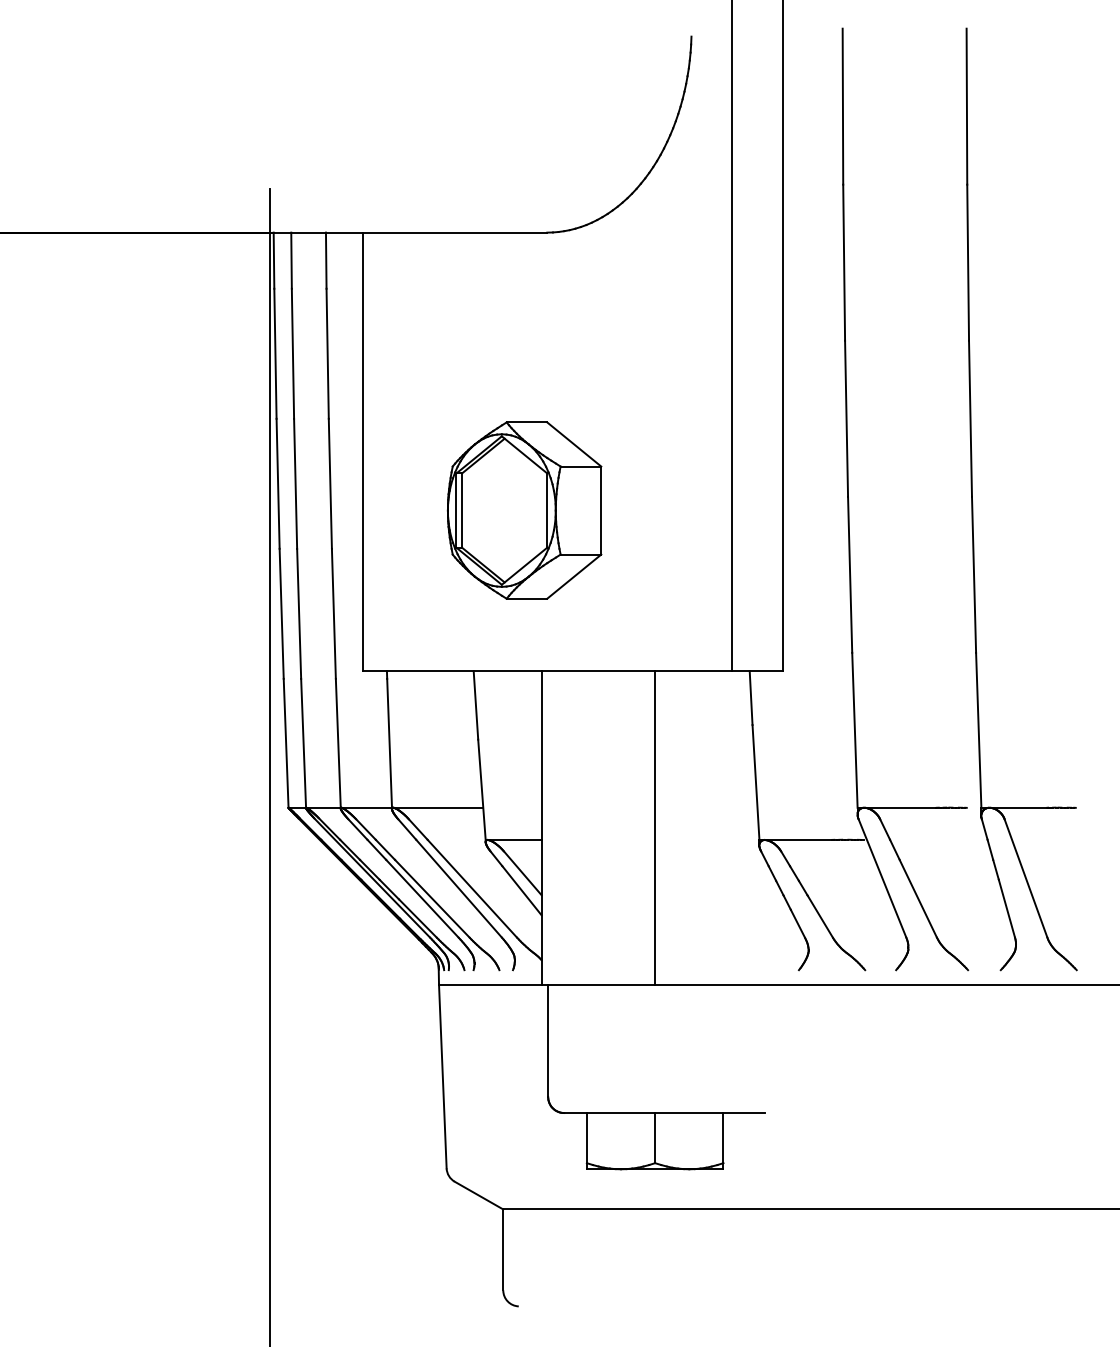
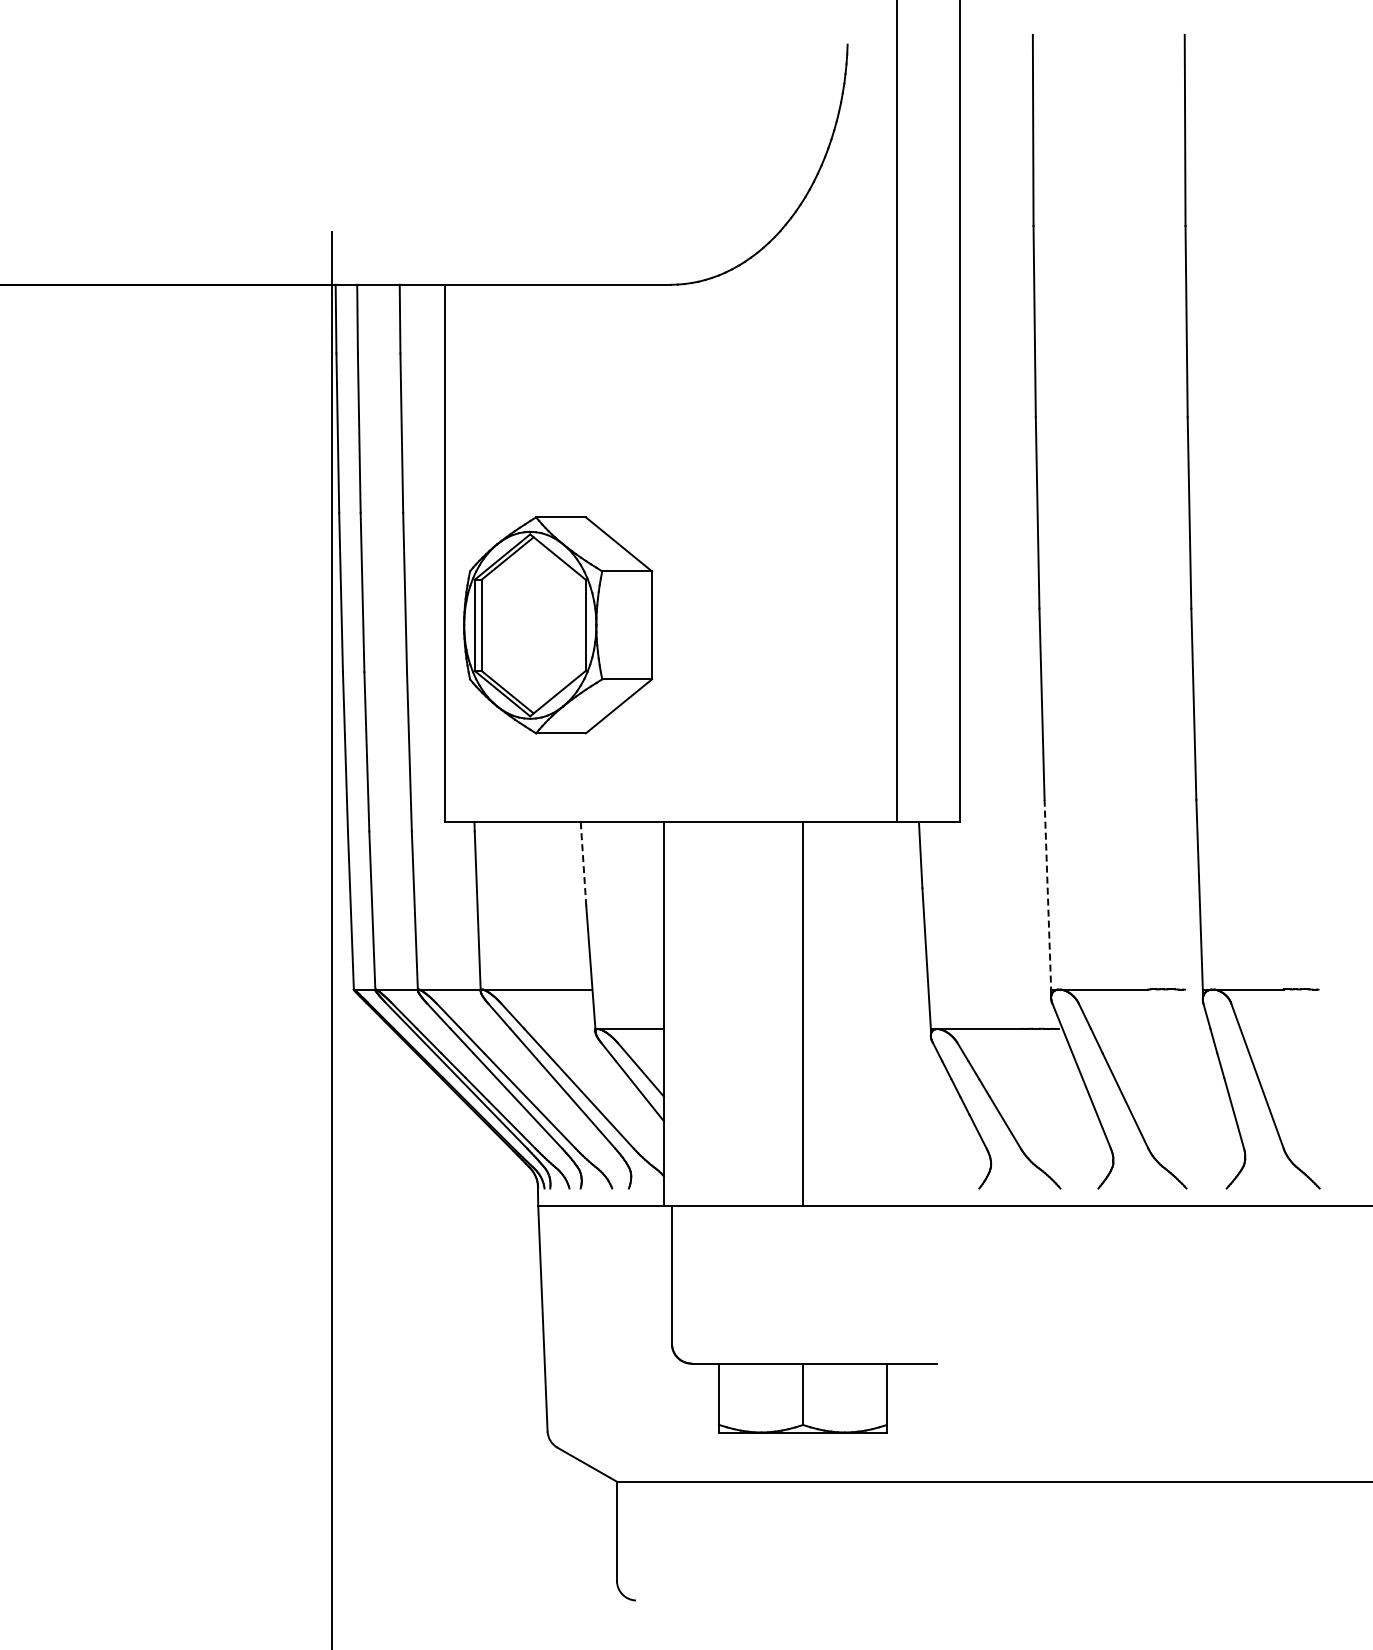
part: (524, 510) -> (558, 625), moved
line: (475, 705) -> (583, 864), solid -> dashed
line: (854, 730) -> (1047, 894), solid -> dashed

